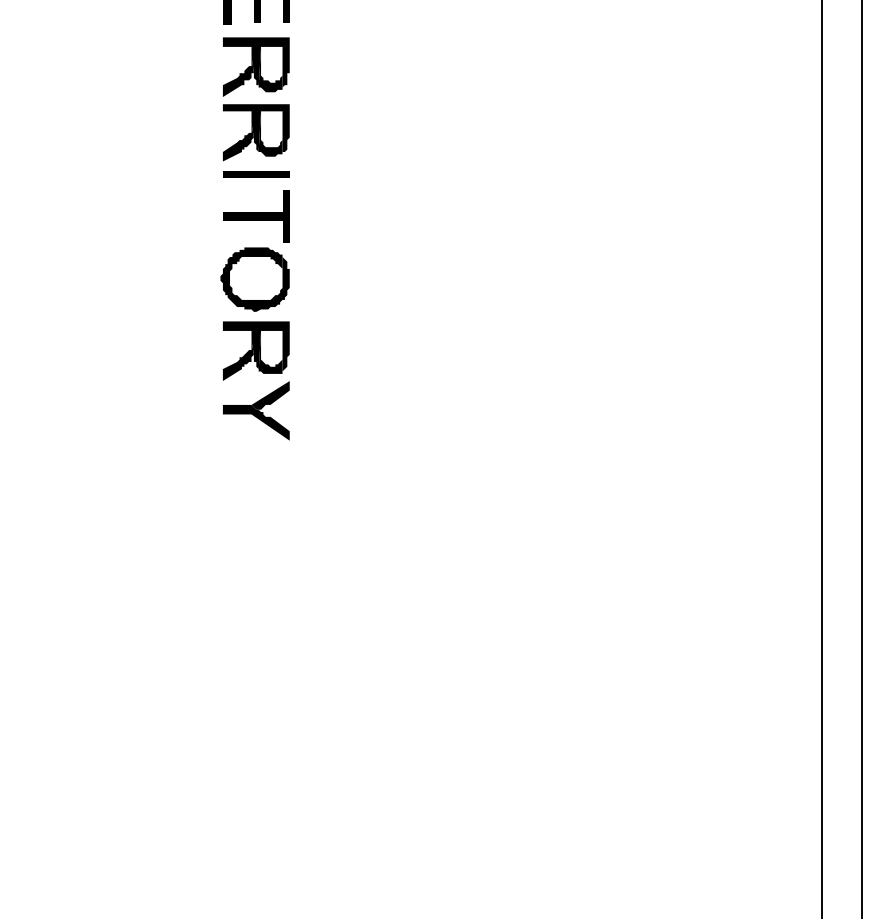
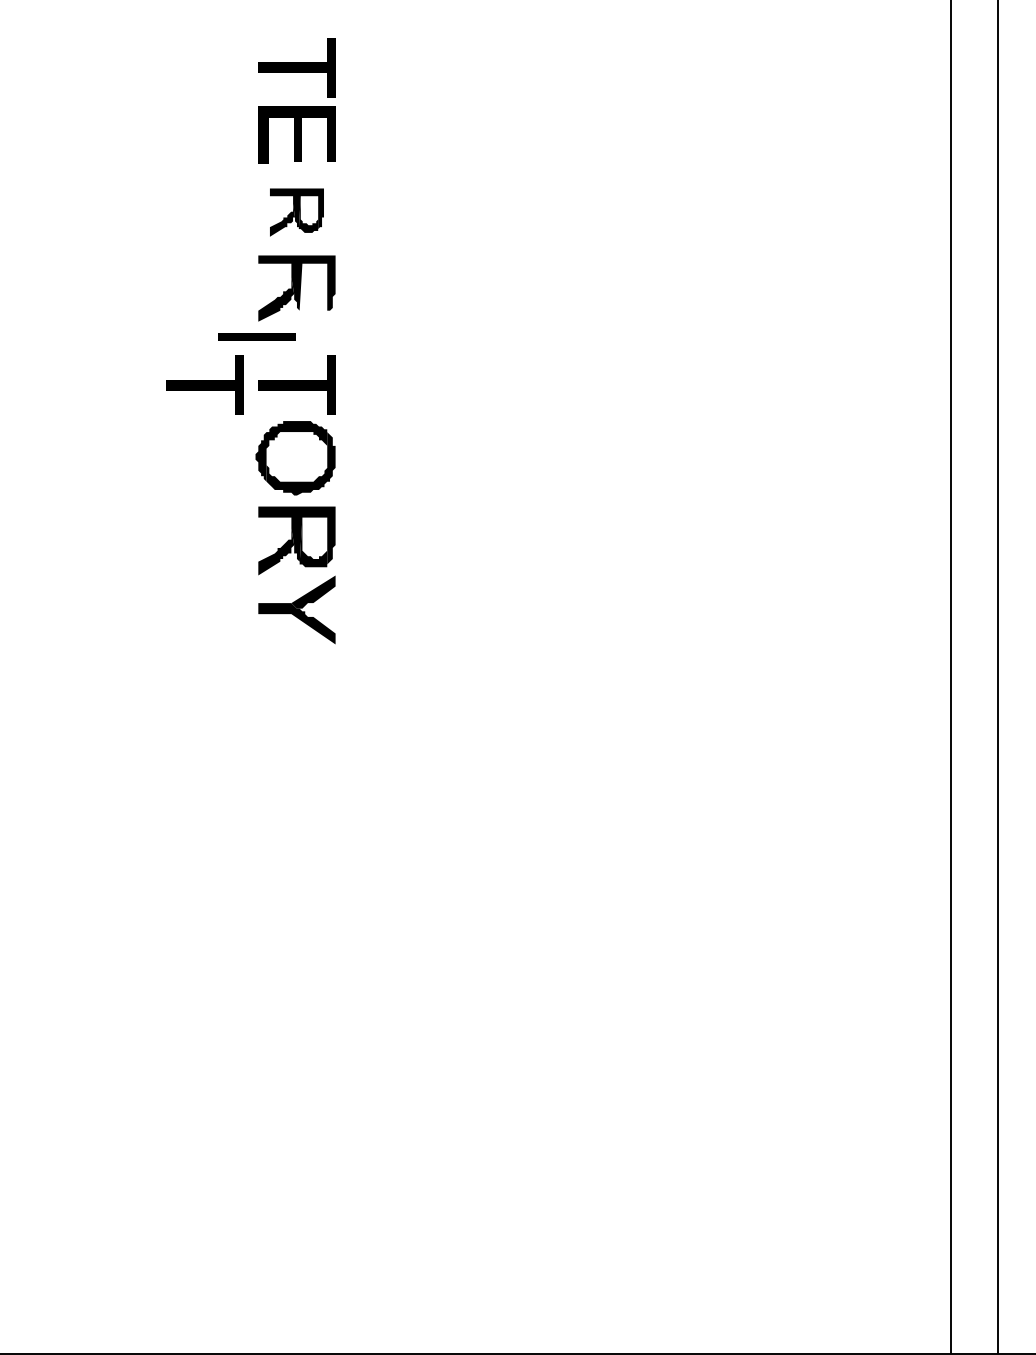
part: (255, 67) -> (296, 212), size x0.7
fill: (270, 133) -> (313, 289), removed
part: (255, 174) -> (256, 336), moved
part: (176, 215) -> (204, 384), added

